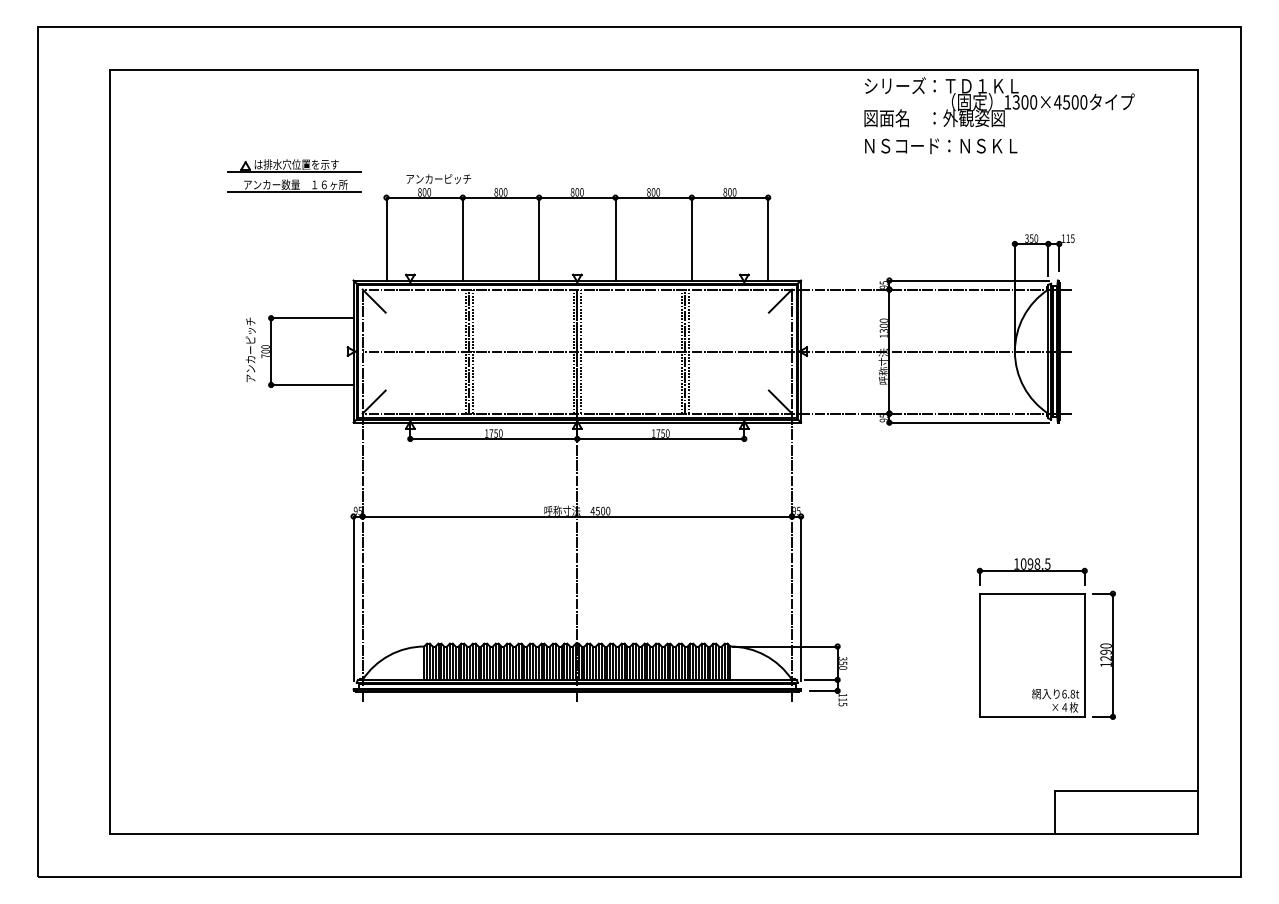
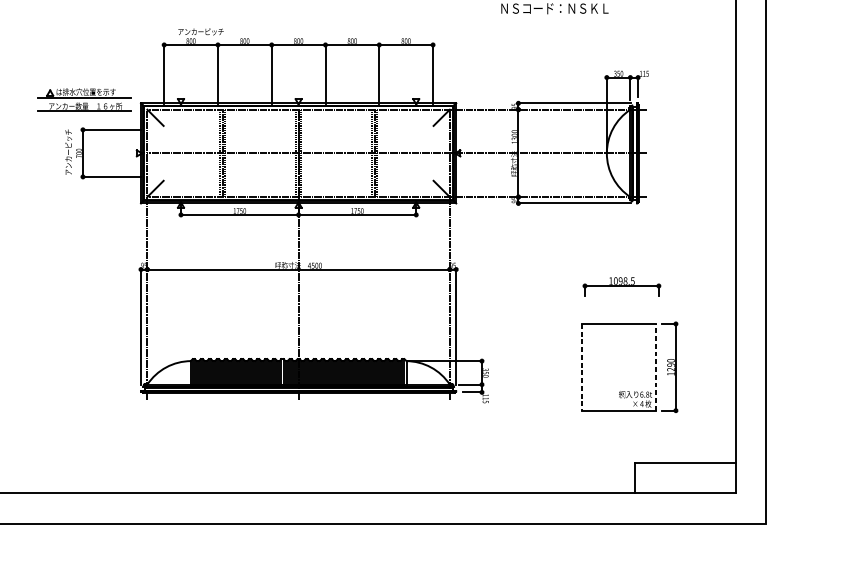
part: (294, 175) -> (84, 99), moved
part: (1031, 571) -> (621, 286), moved
line: (979, 655) -> (581, 367), solid -> dashed
line: (1084, 655) -> (655, 367), solid -> dashed

